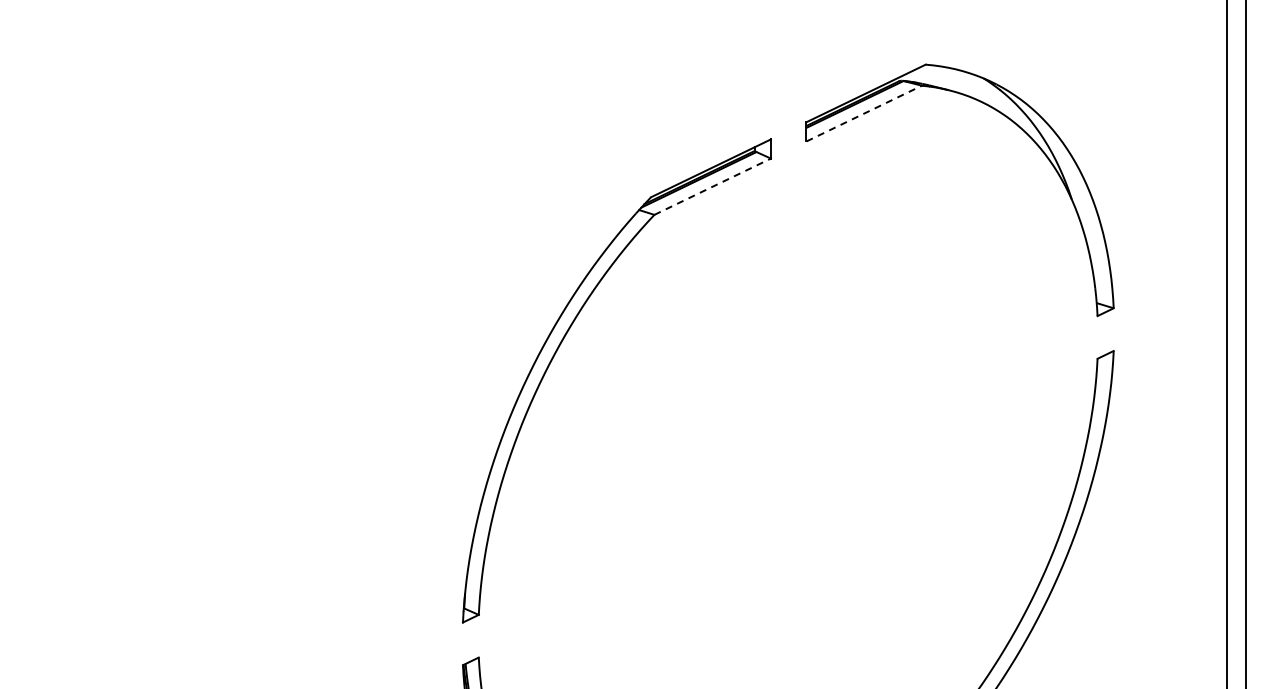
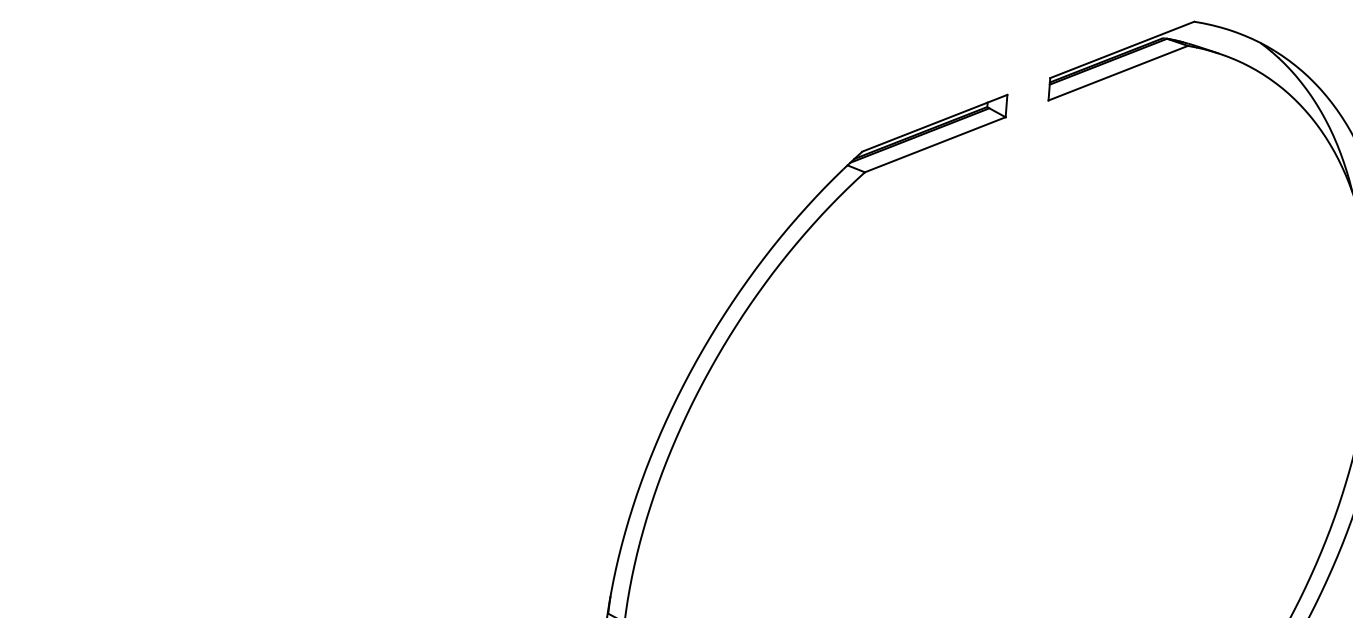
line: (864, 113) -> (1118, 73), dashed -> solid
line: (712, 186) -> (935, 144), dashed -> solid

